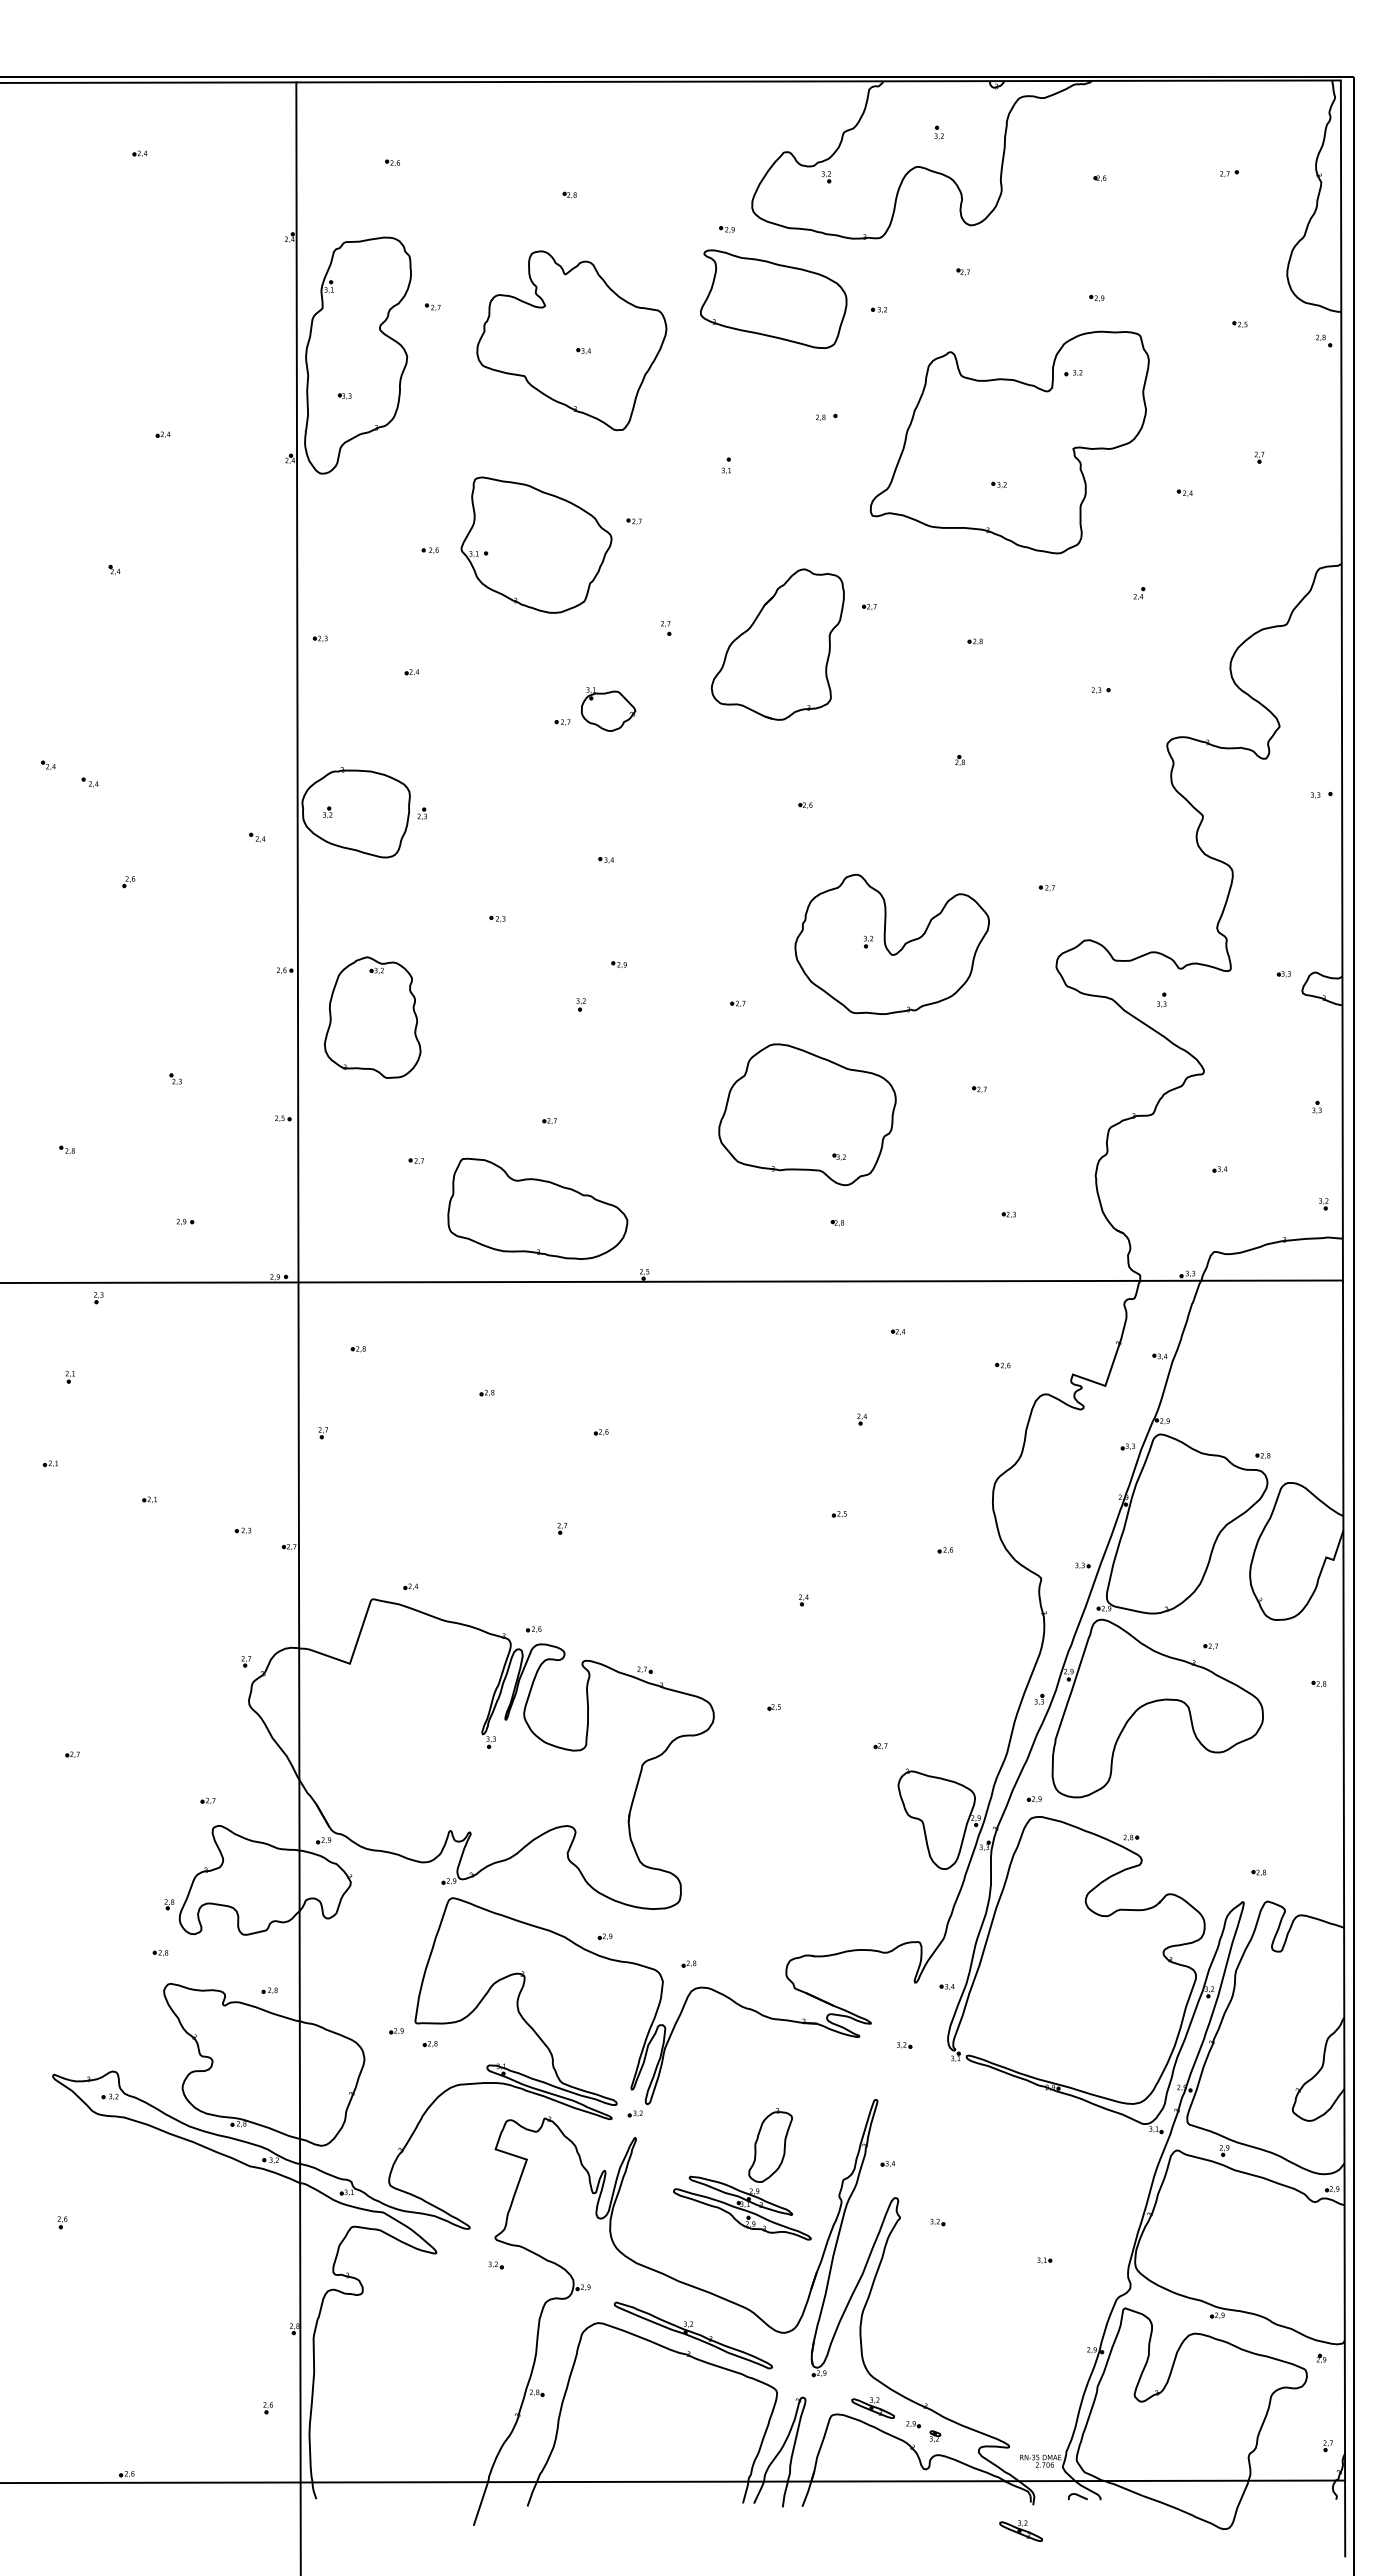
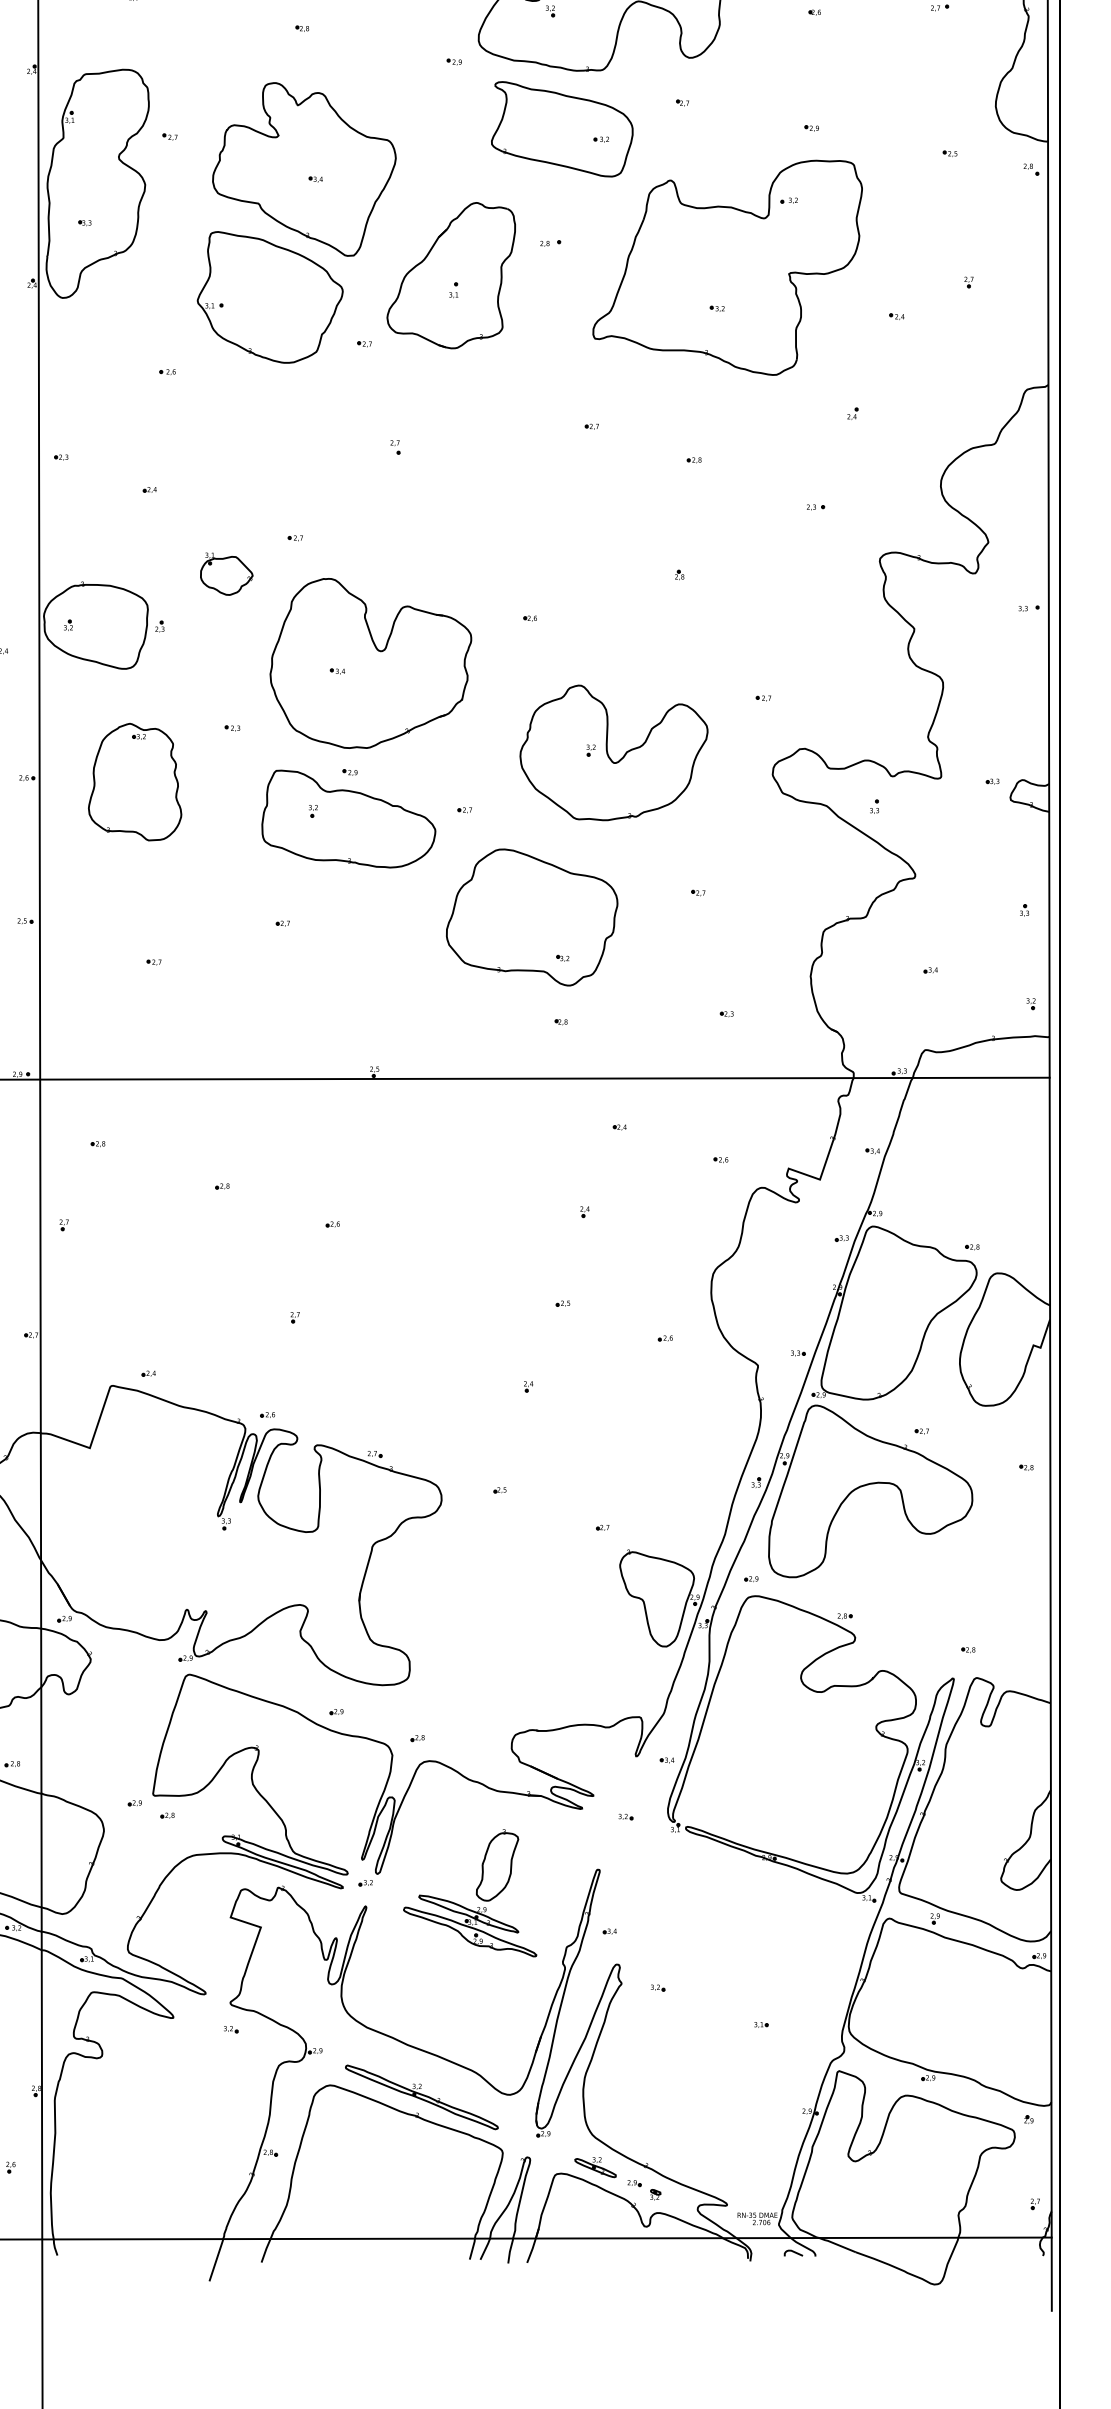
part: (773, 298) -> (562, 128), moved
part: (536, 544) -> (270, 296), moved
part: (777, 644) -> (450, 275), moved
part: (608, 709) -> (226, 574), moved
part: (640, 851) -> (370, 663), added
part: (372, 1017) -> (134, 781), moved
part: (537, 1208) -> (348, 818), moved
part: (742, 2174) -> (470, 1893), moved
part: (1020, 2530) -> (738, 2285), removed

